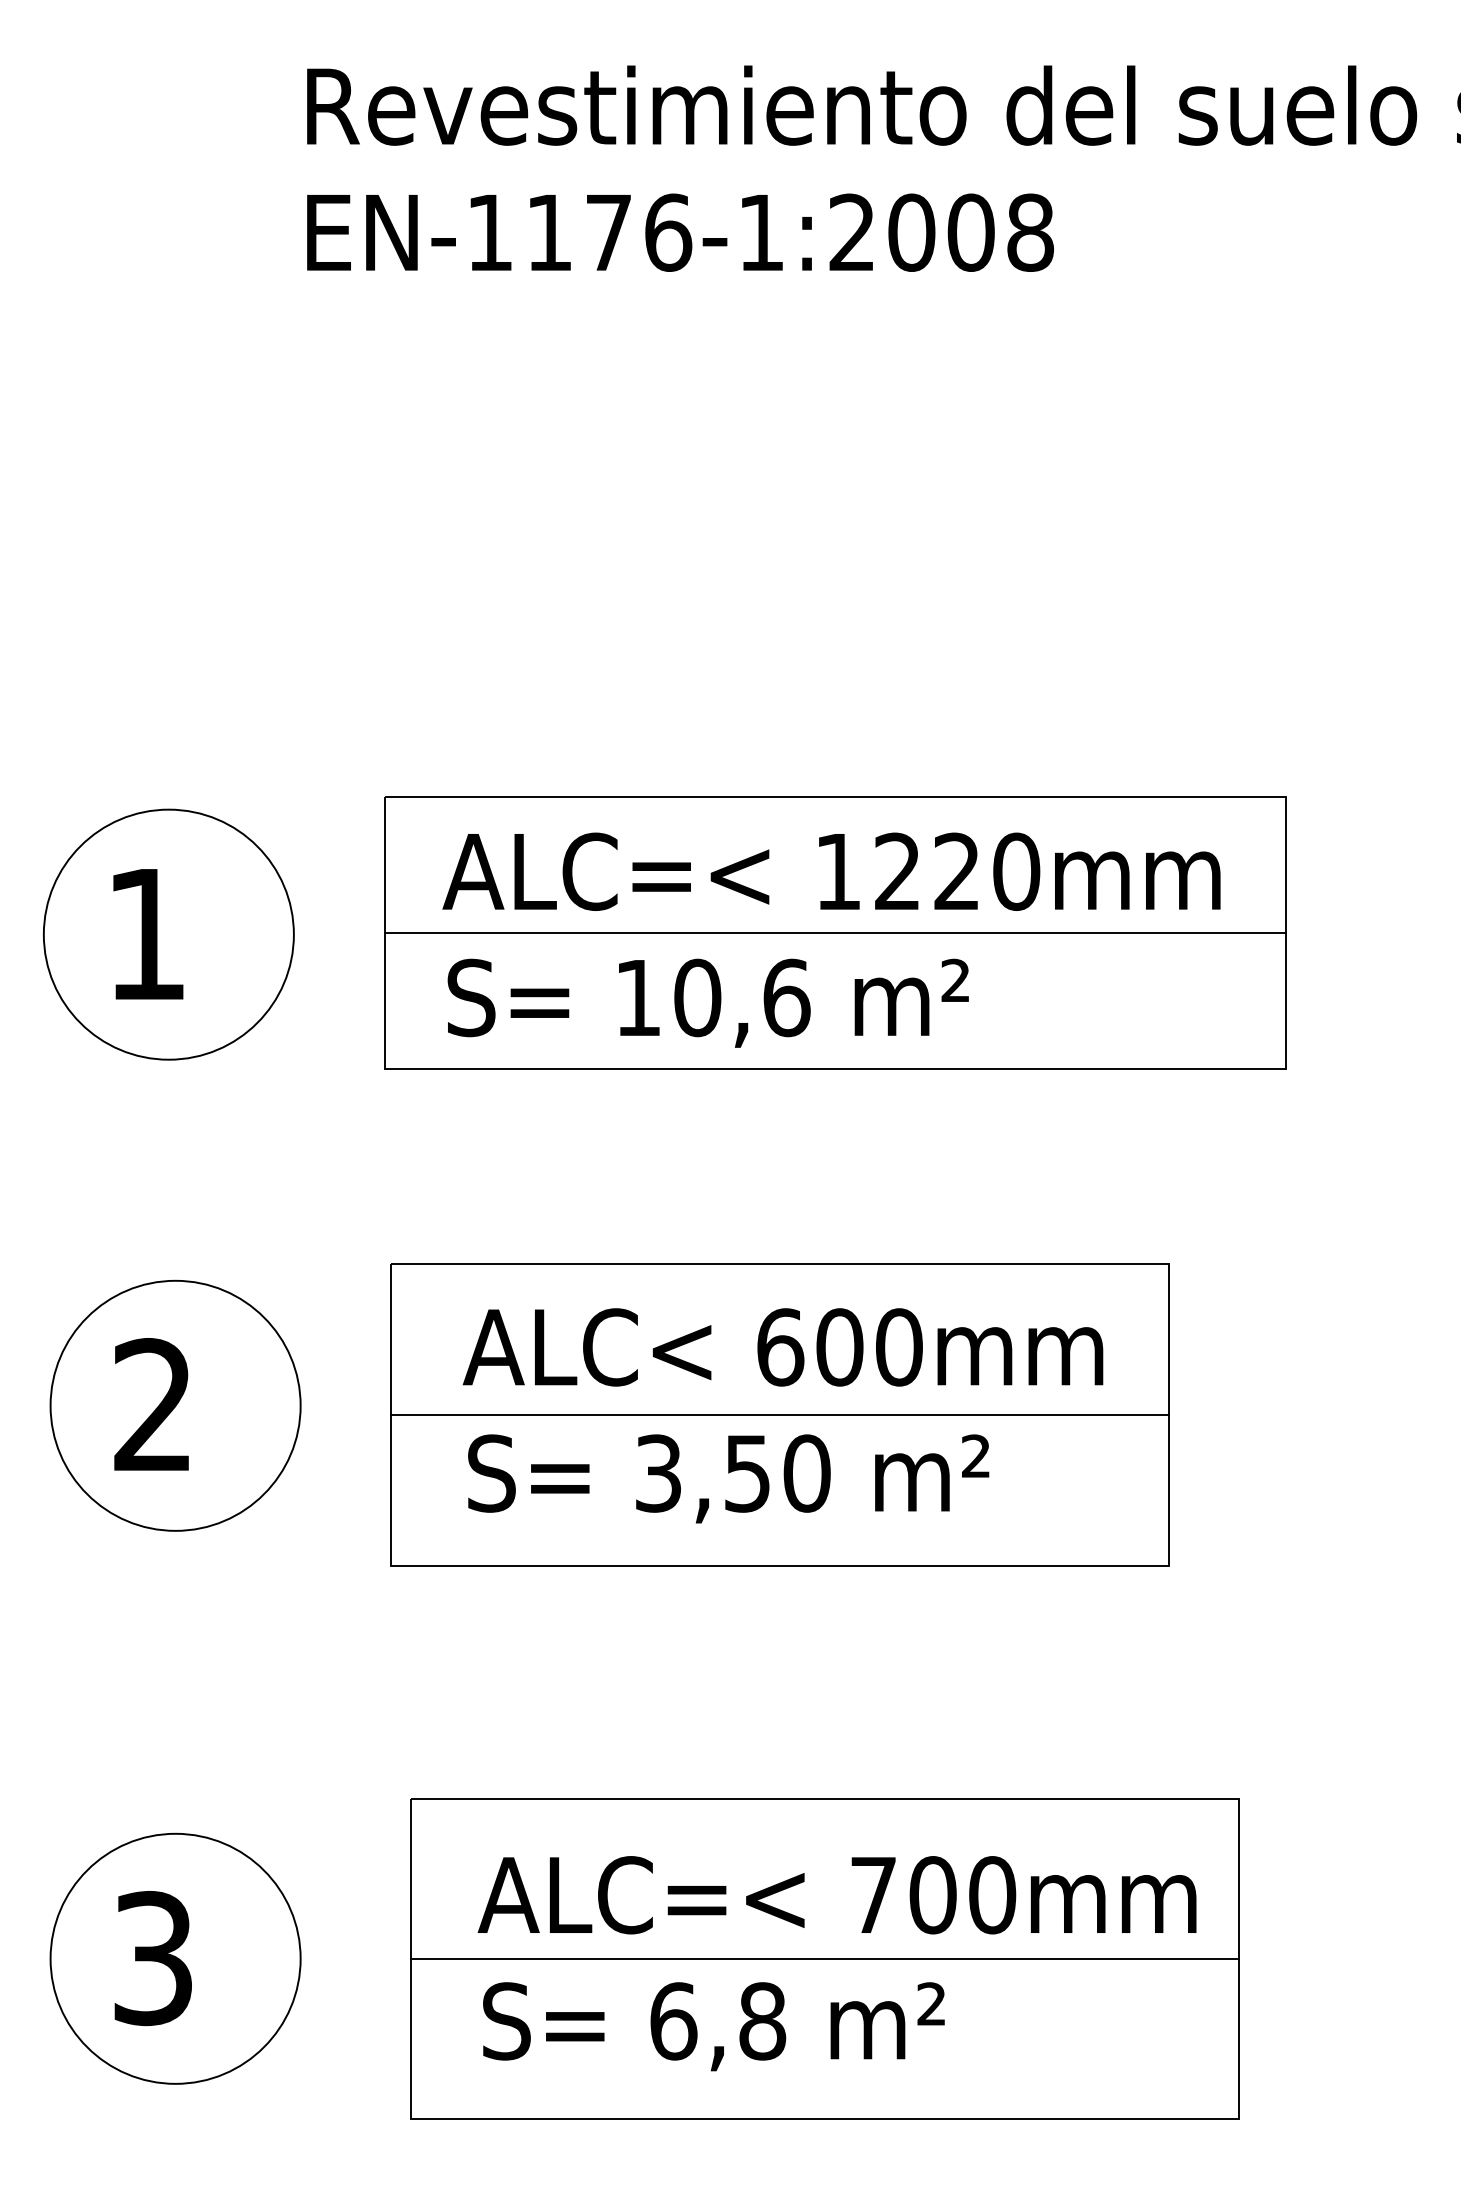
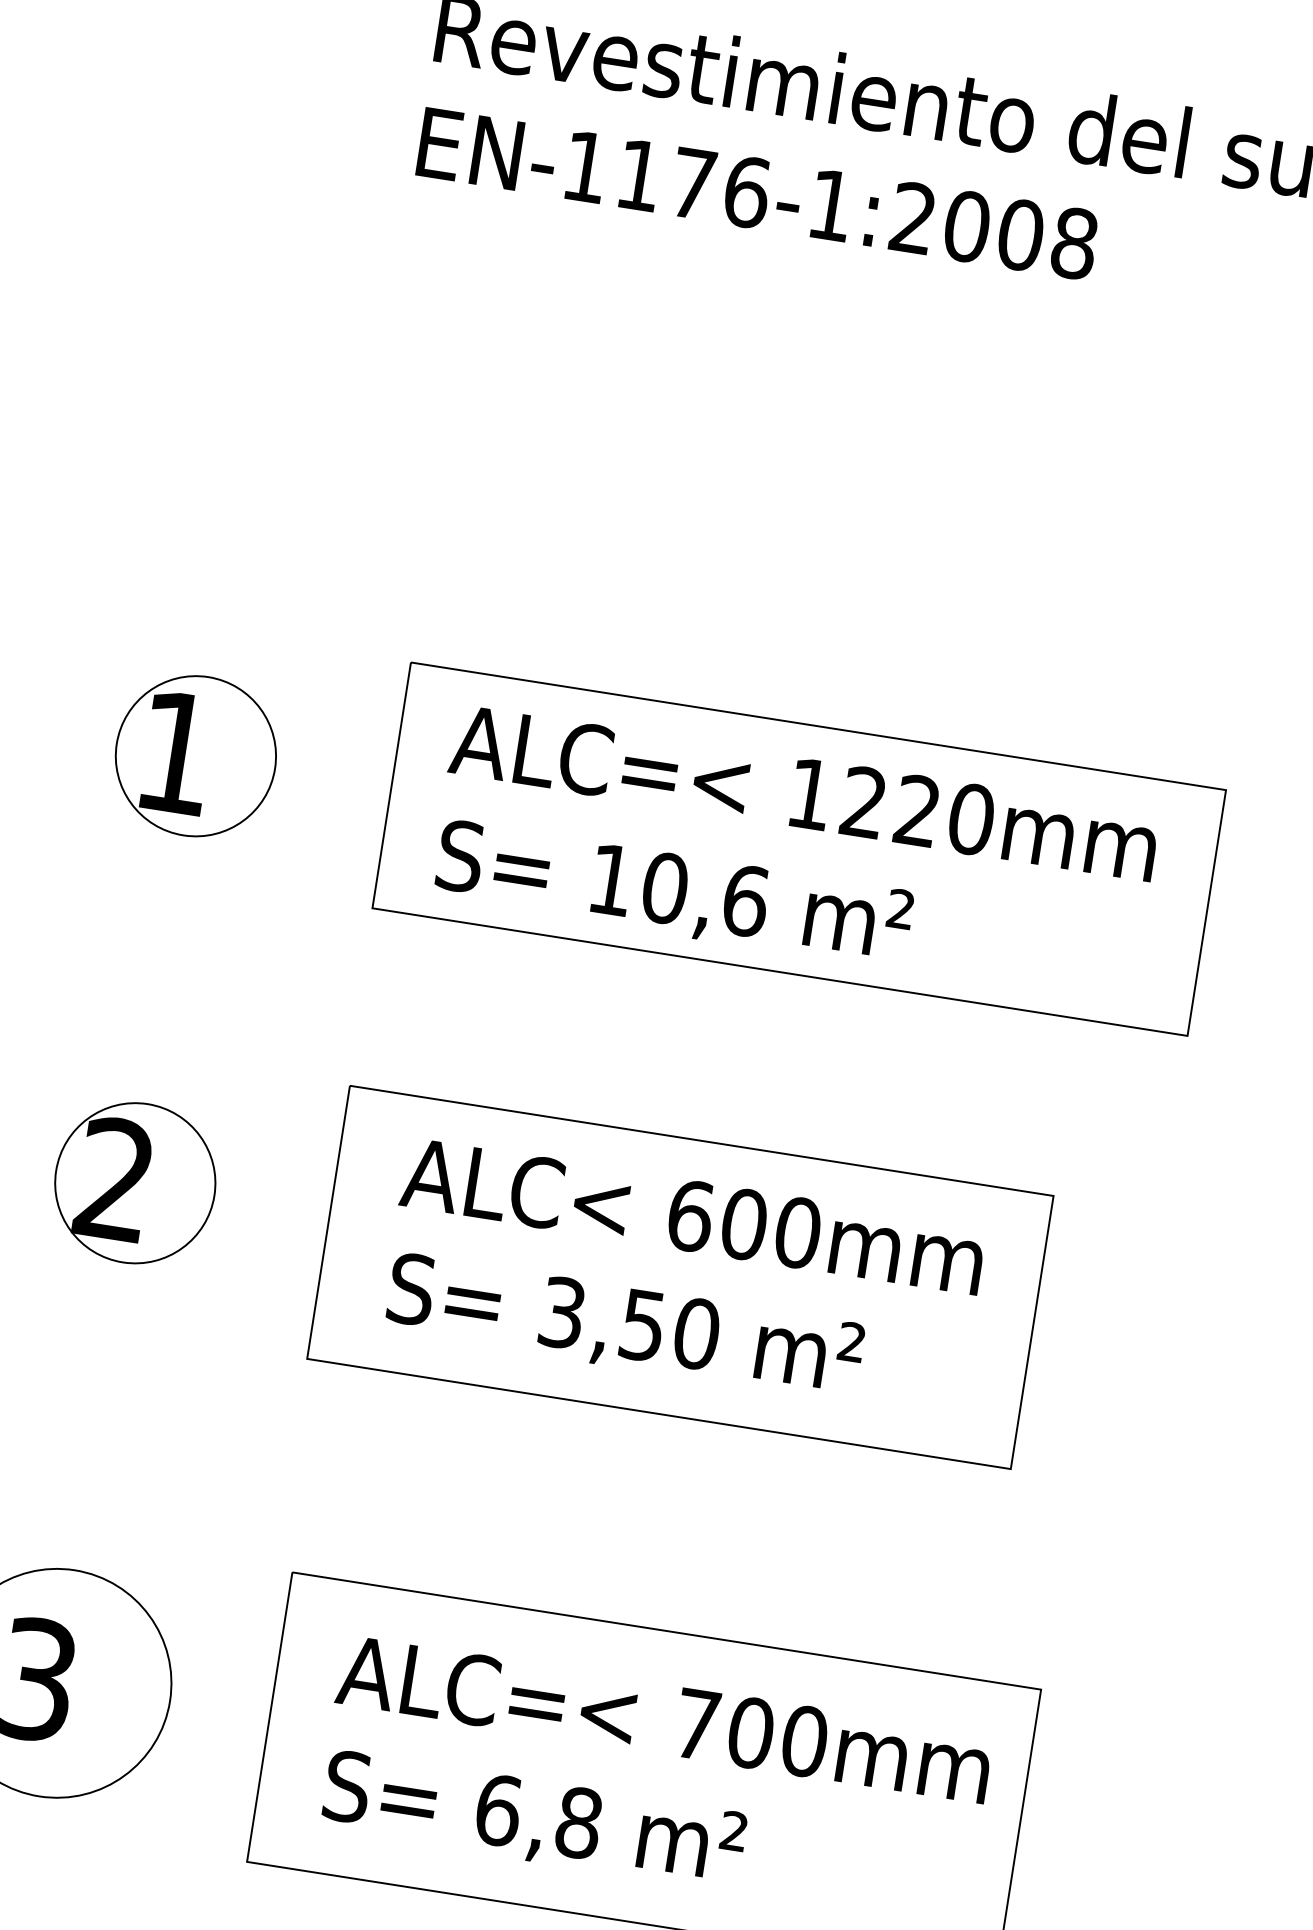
line: (835, 933) -> (798, 849), removed
circle: (168, 934) -> (195, 756), size x0.7
circle: (175, 1405) -> (135, 1182), size x0.7
line: (779, 1415) -> (680, 1277), removed
line: (824, 1959) -> (643, 1775), removed

